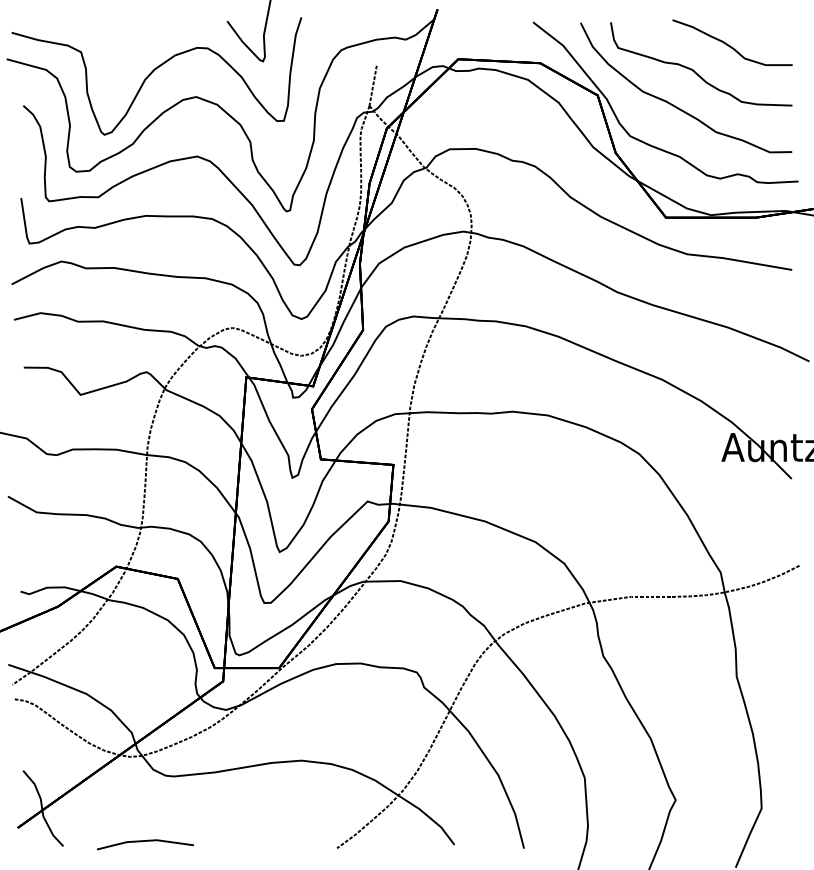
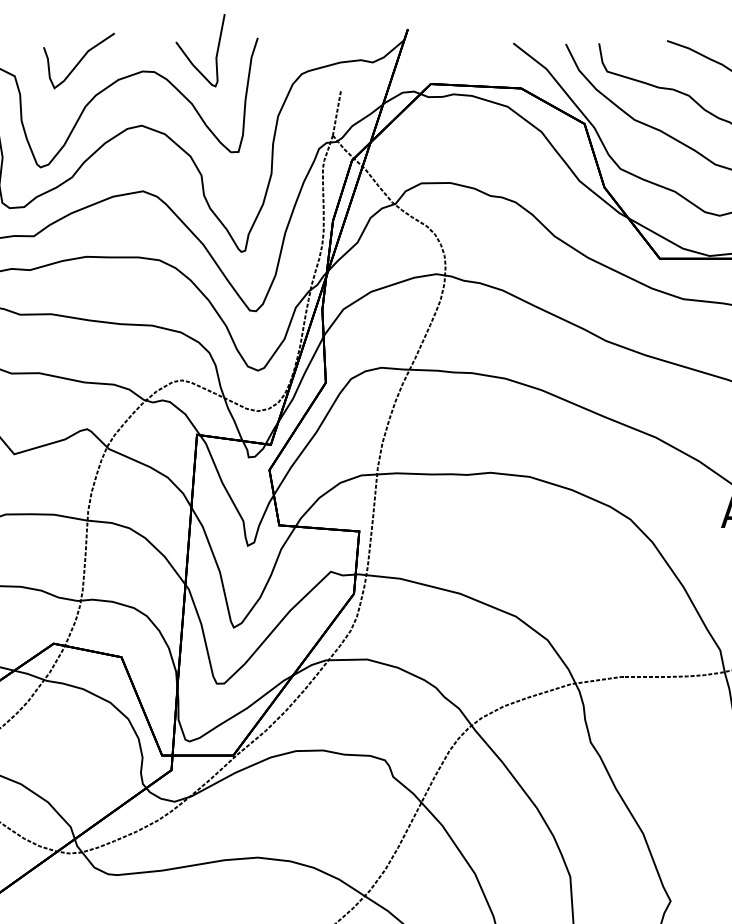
curve: (139, 38) -> (79, 61), added

